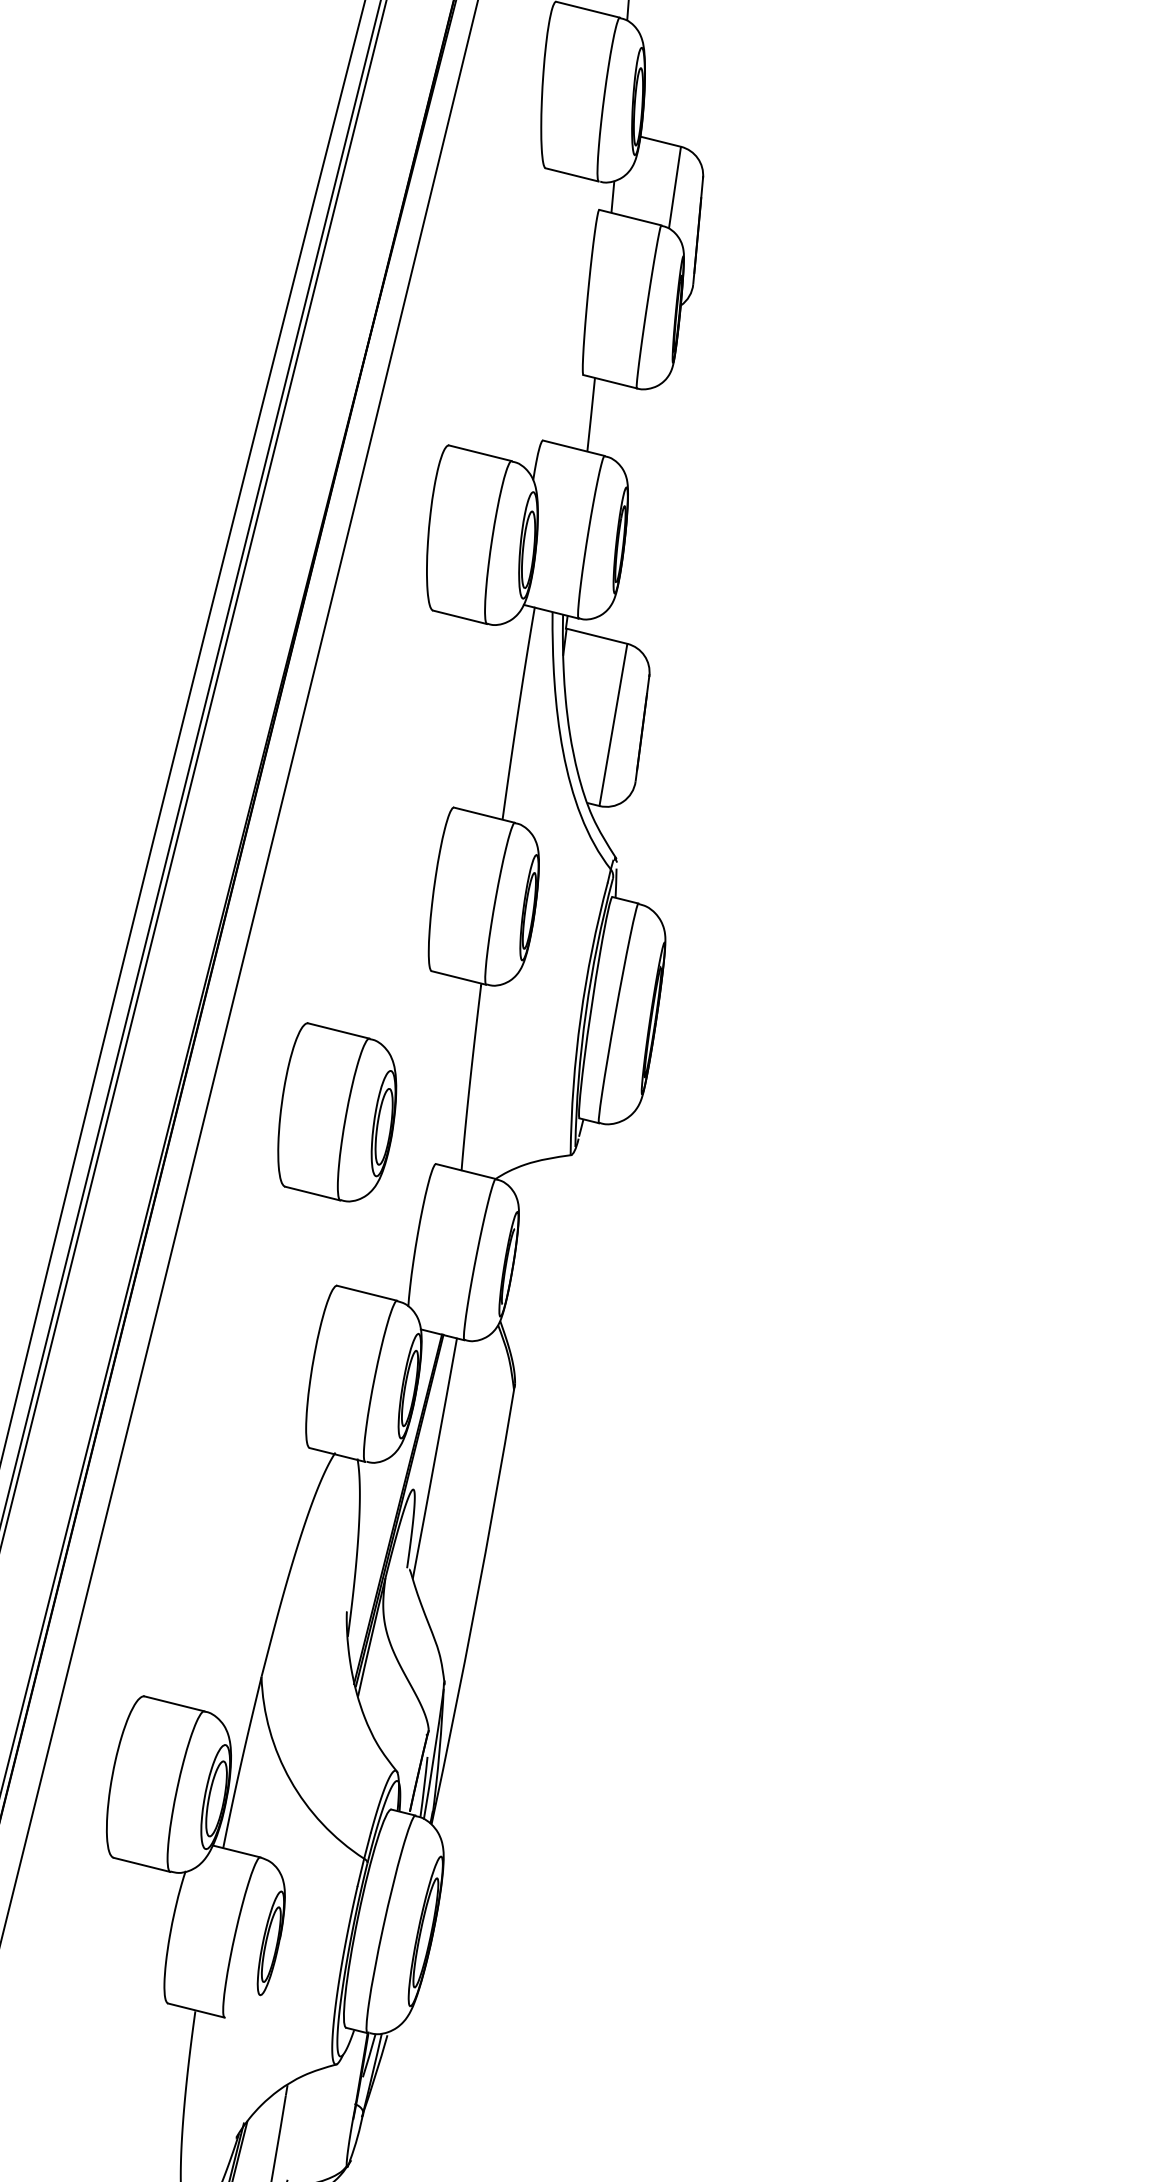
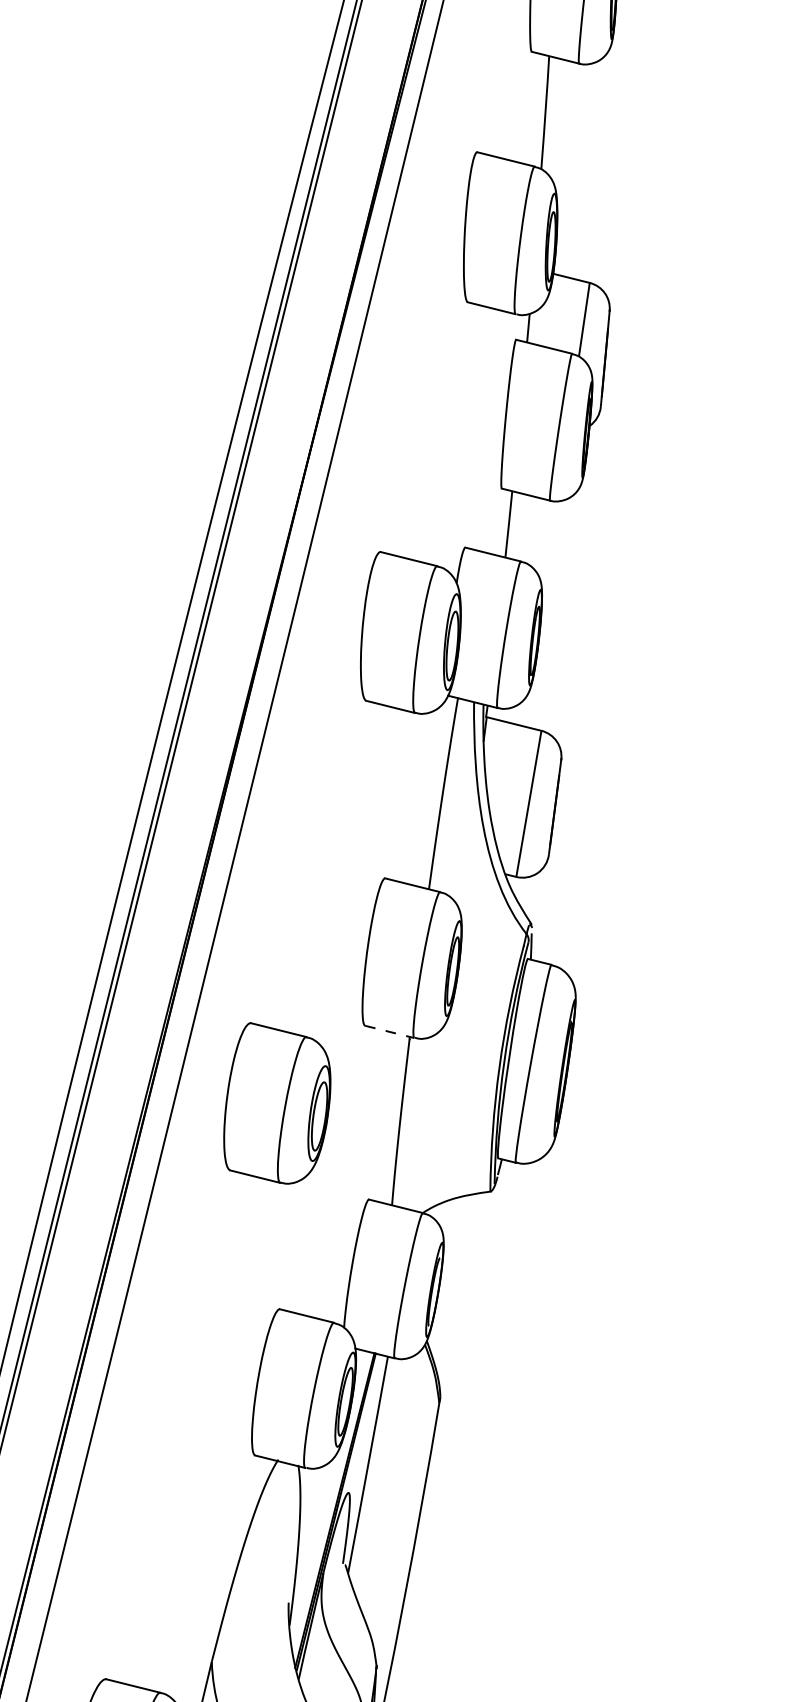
line: (459, 978) -> (390, 1032), solid -> dashed
part: (337, 1112) -> (277, 1103), moved

